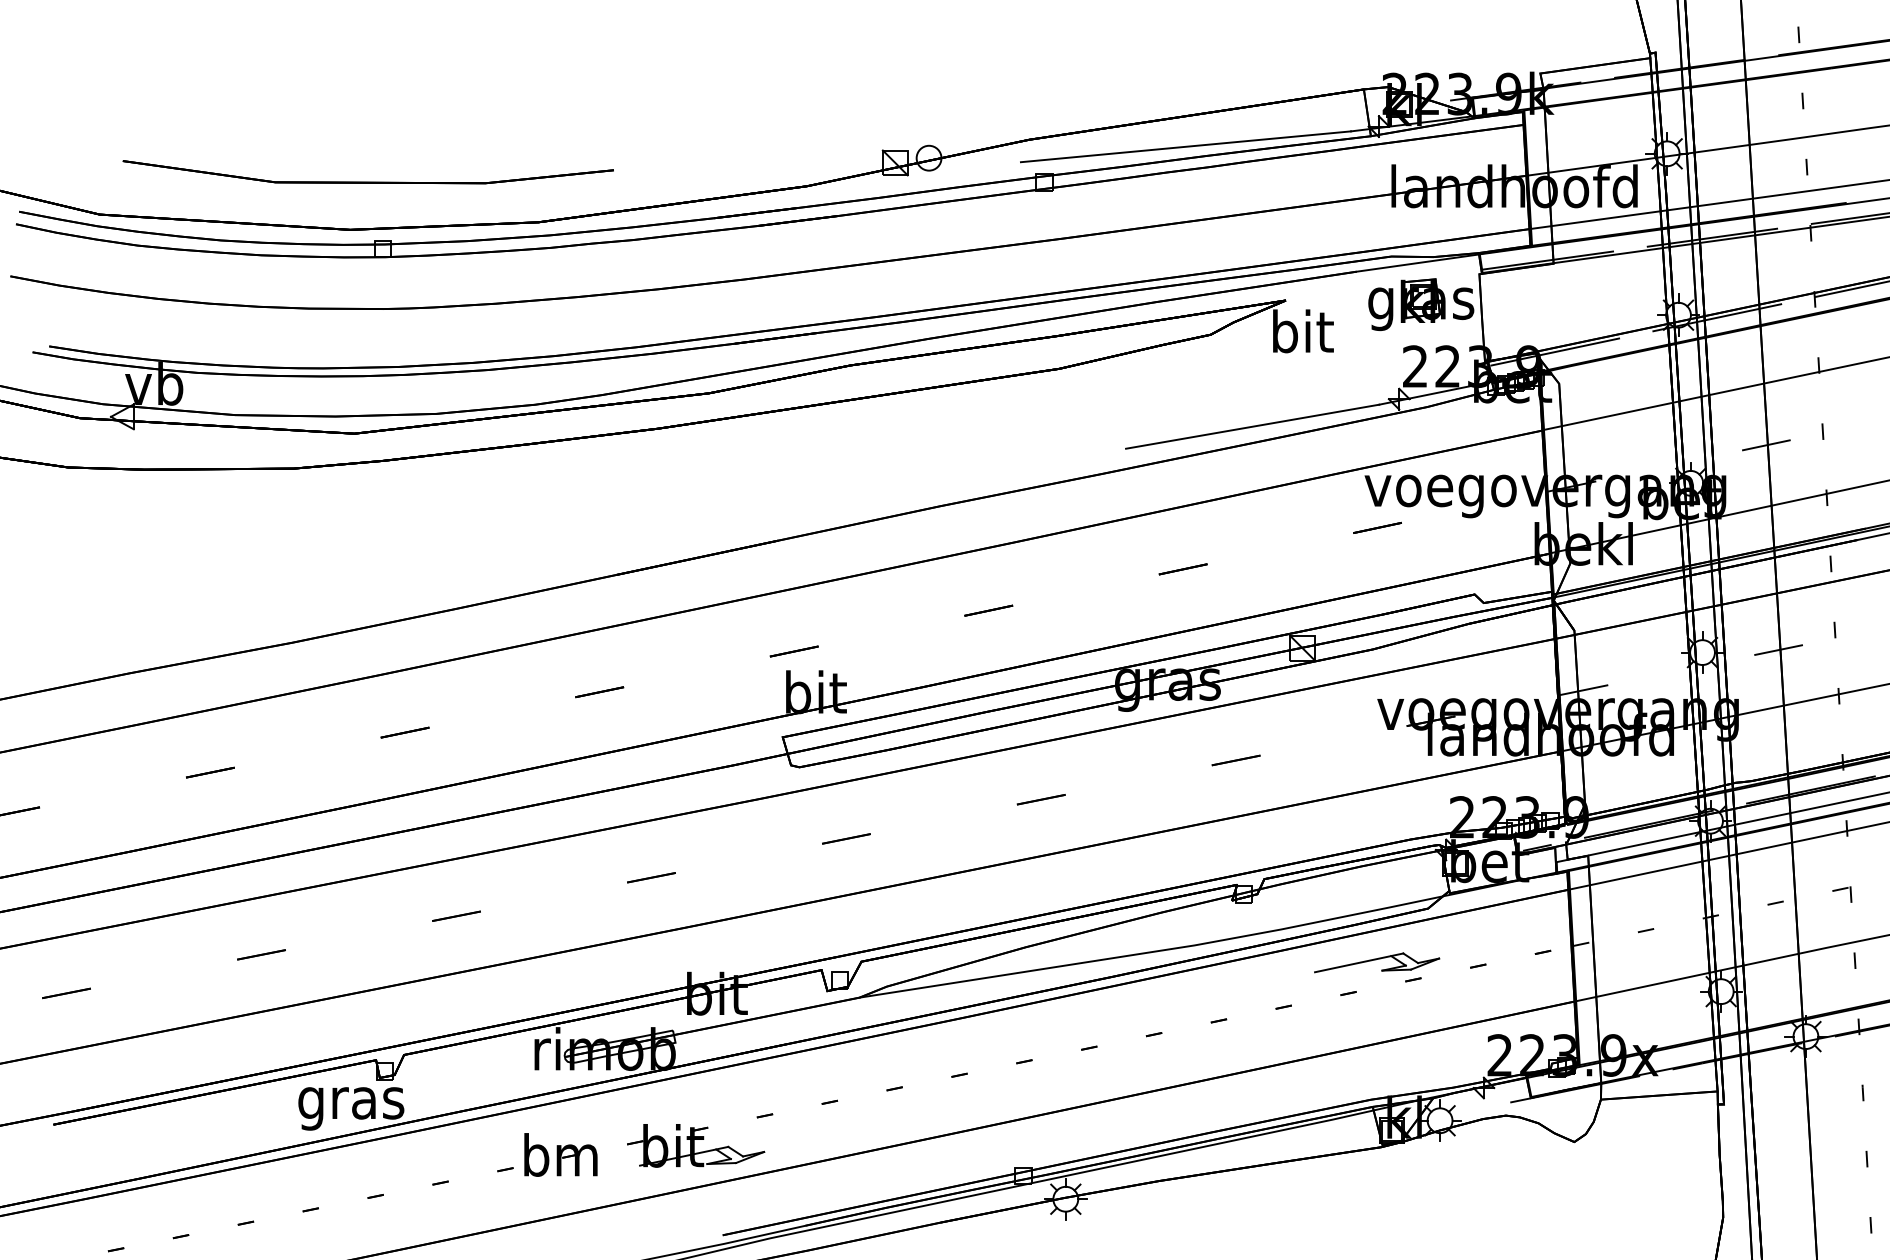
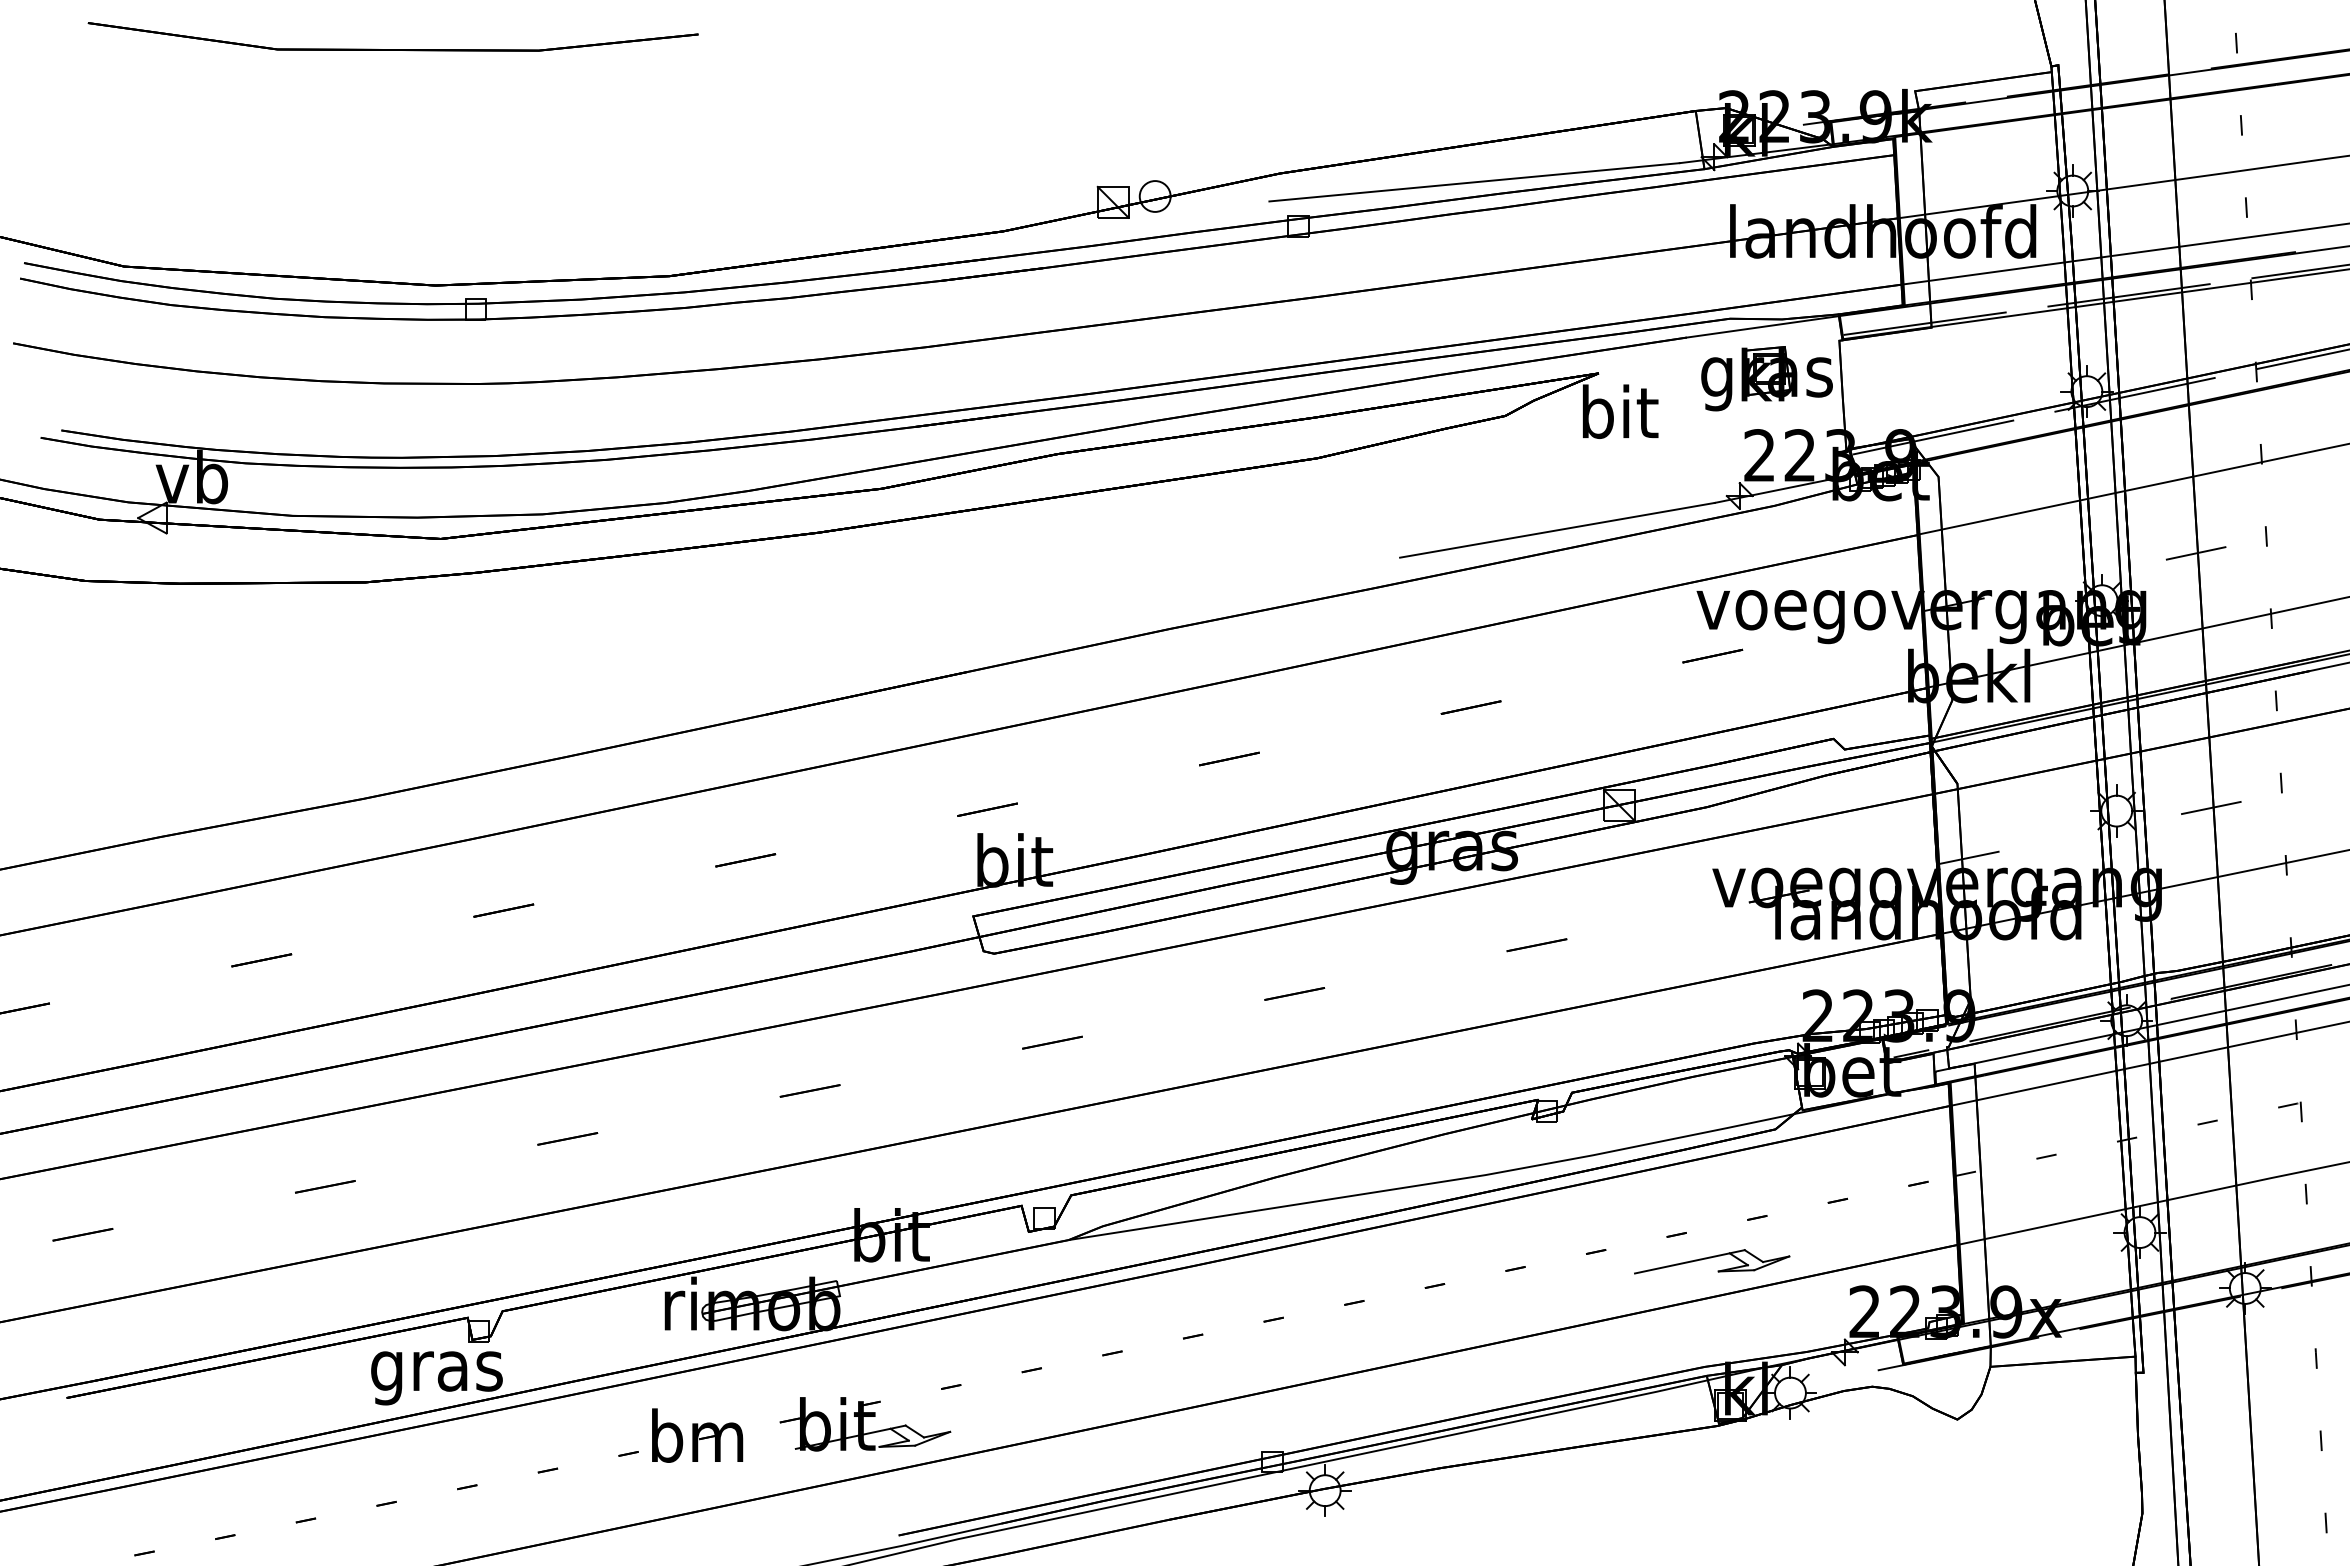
part: (367, 182) -> (392, 49), moved
part: (1377, 962) -> (1712, 1261), moved

